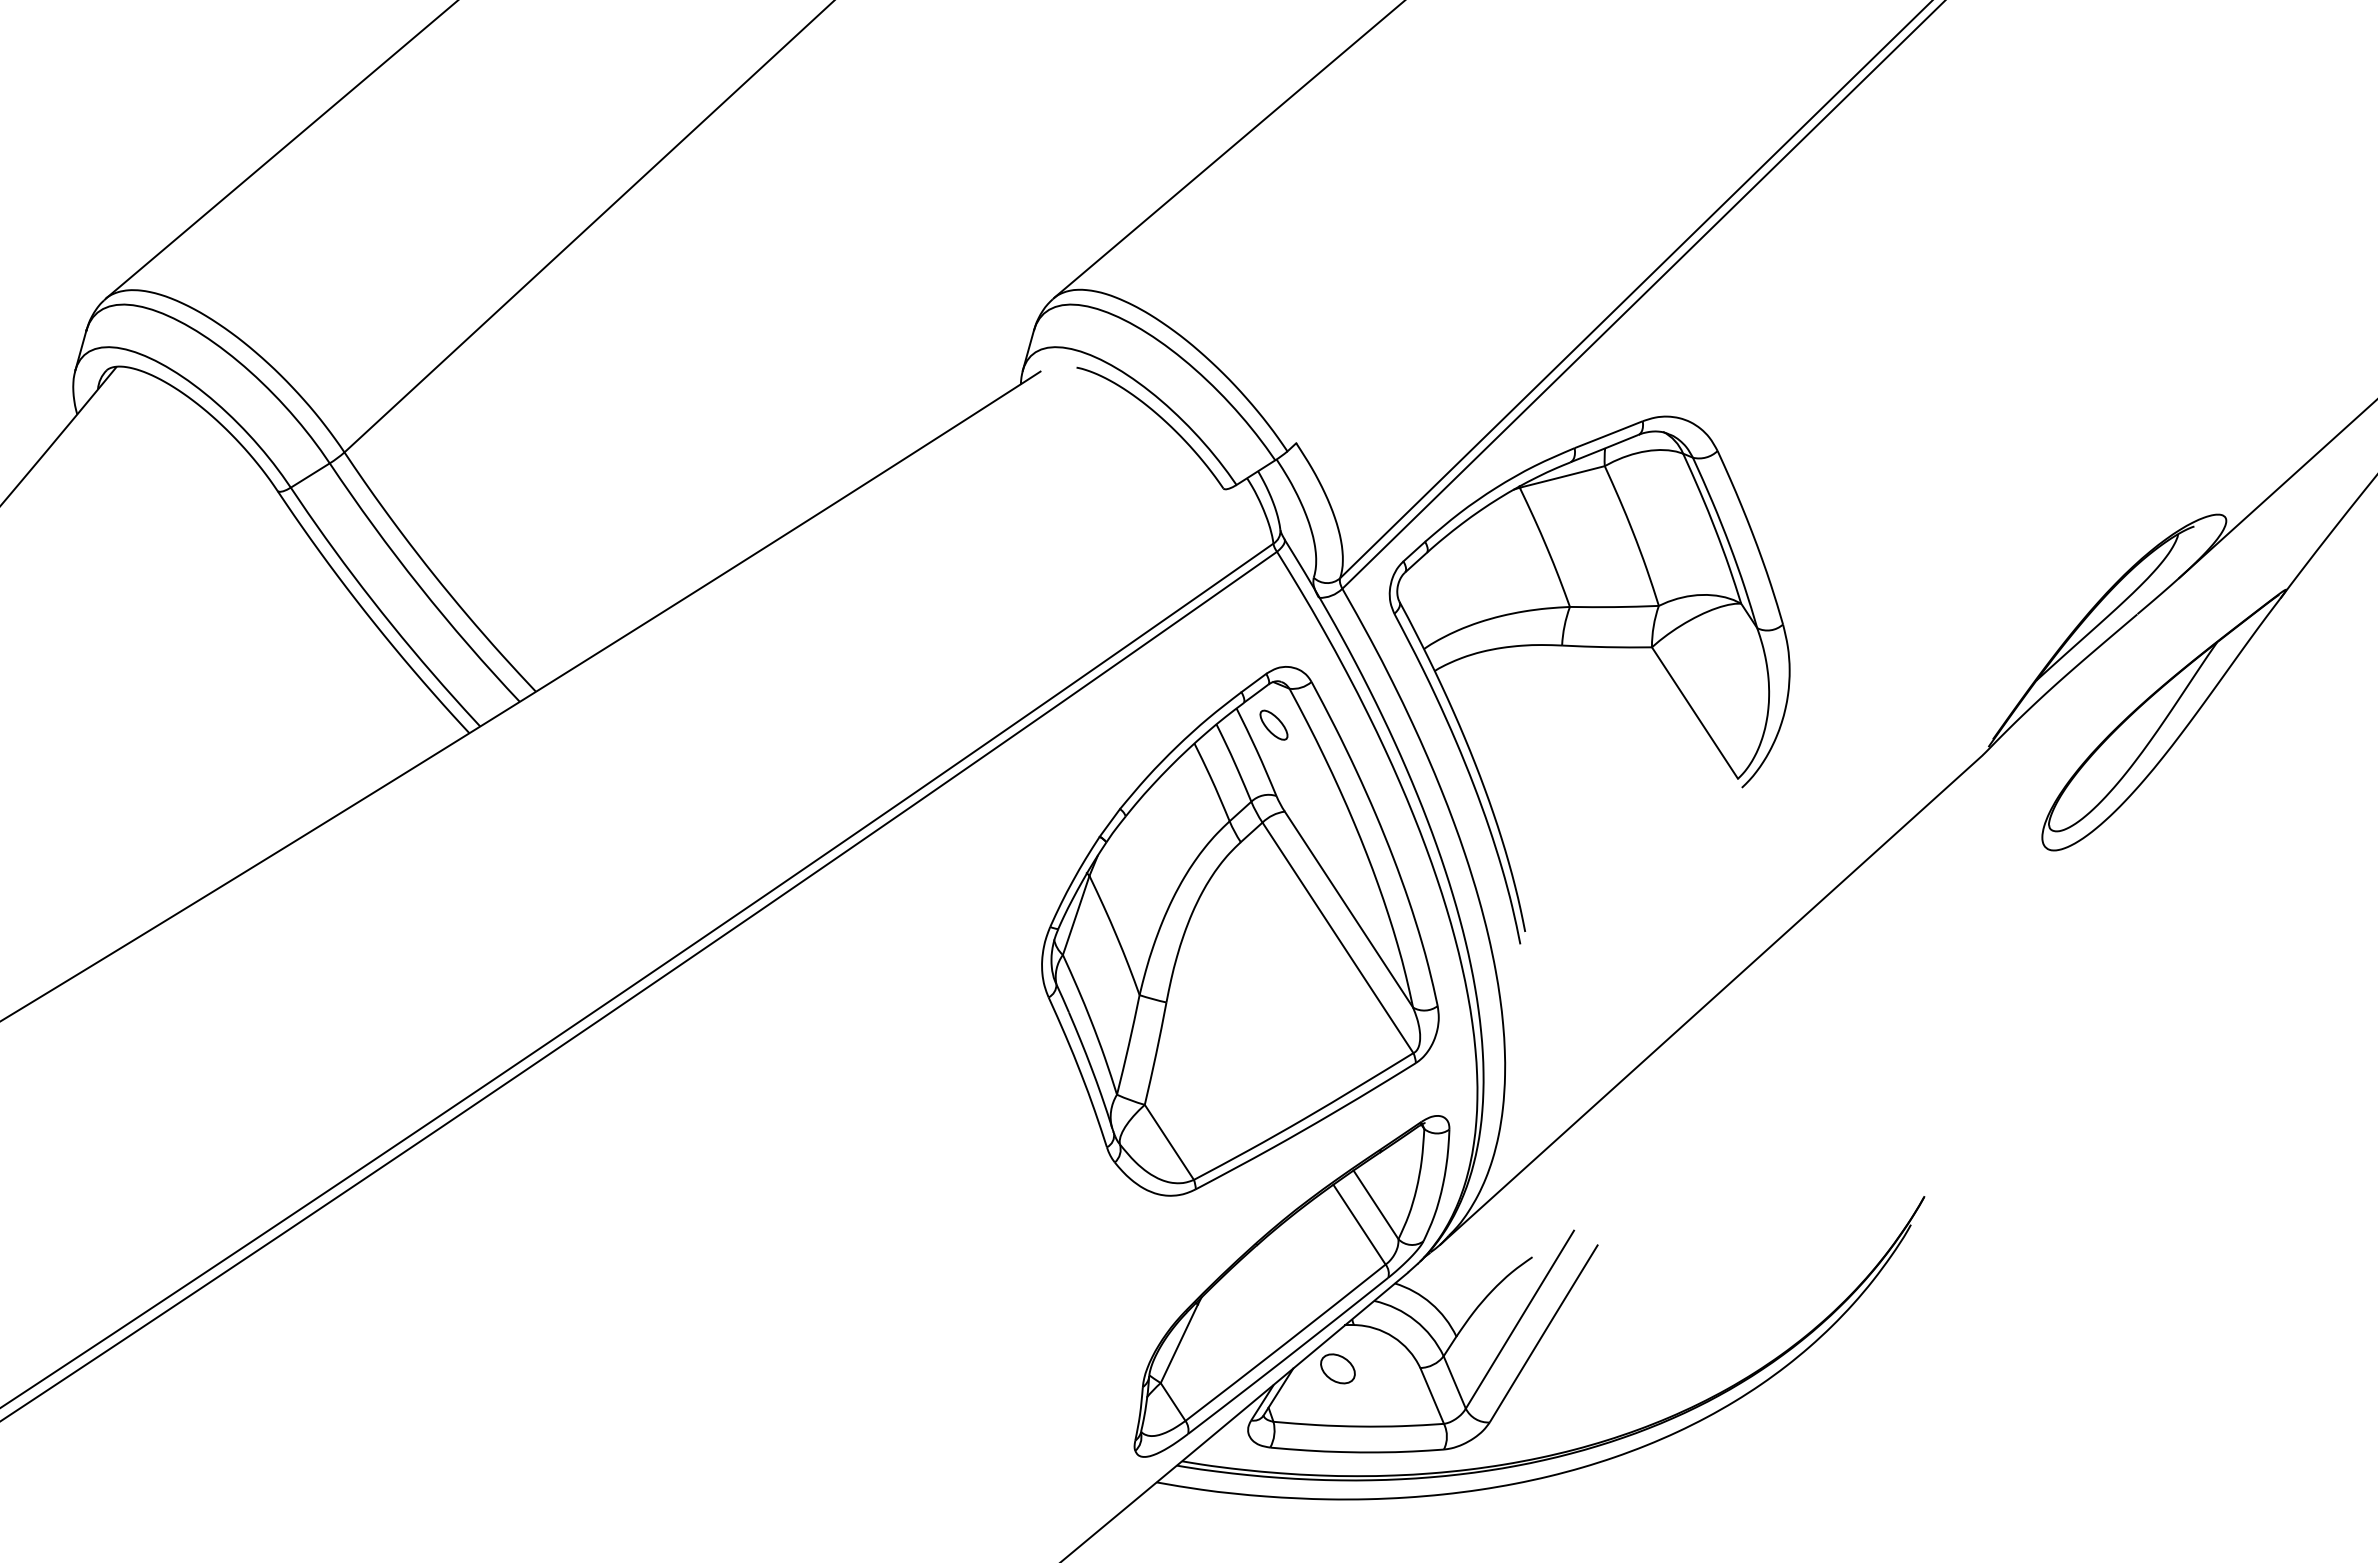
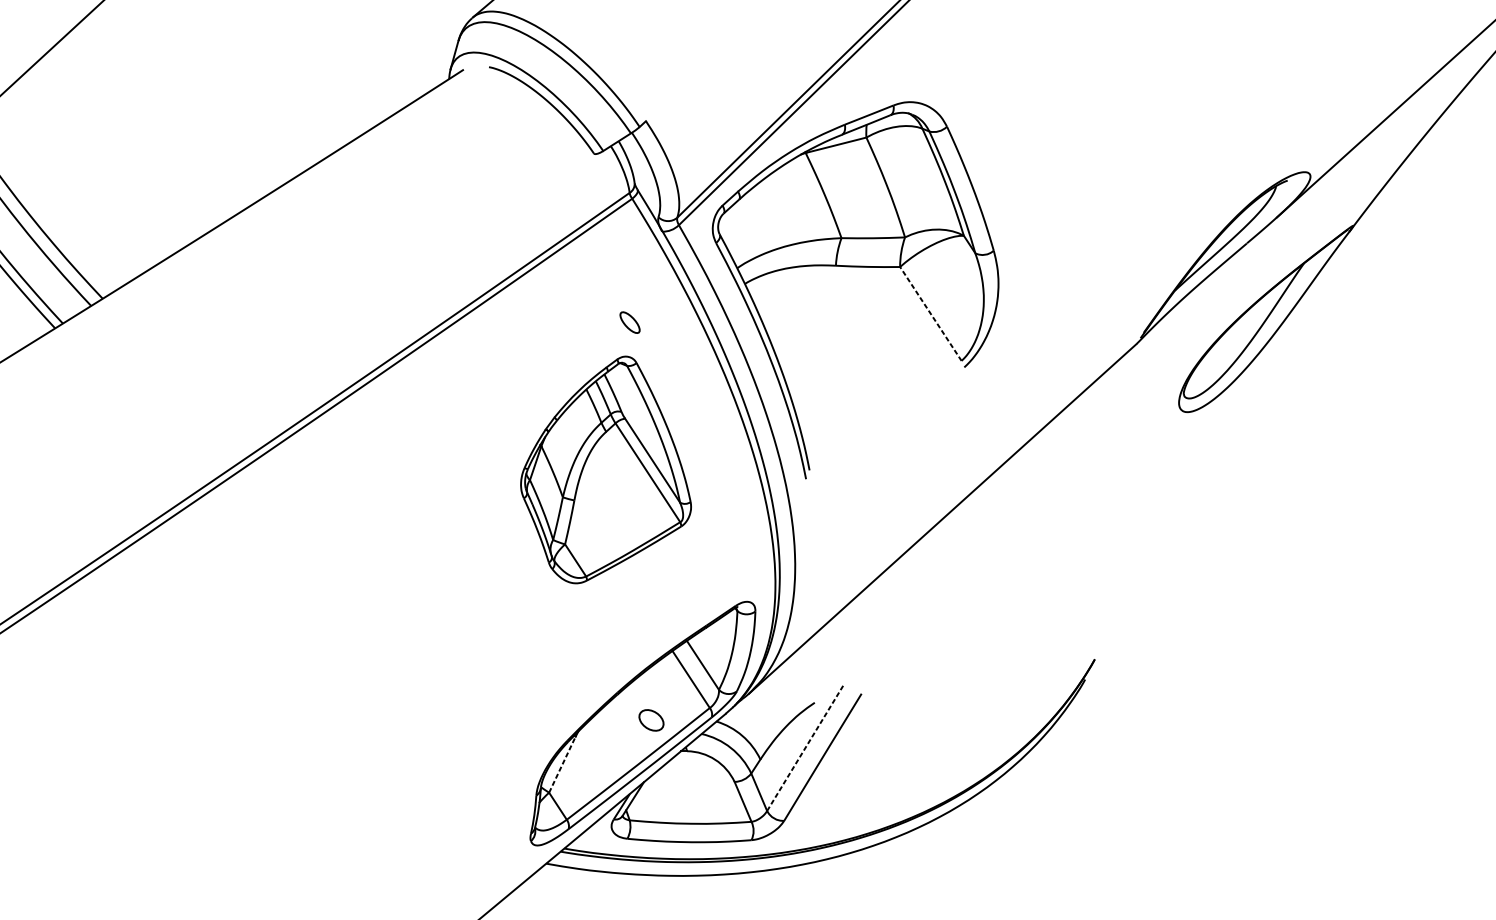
line: (1694, 713) -> (930, 314), solid -> dashed
part: (1240, 931) -> (606, 470), size x0.6
line: (1520, 1319) -> (806, 747), solid -> dashed
line: (1179, 1343) -> (562, 764), solid -> dashed
part: (1337, 1368) -> (651, 720), moved

